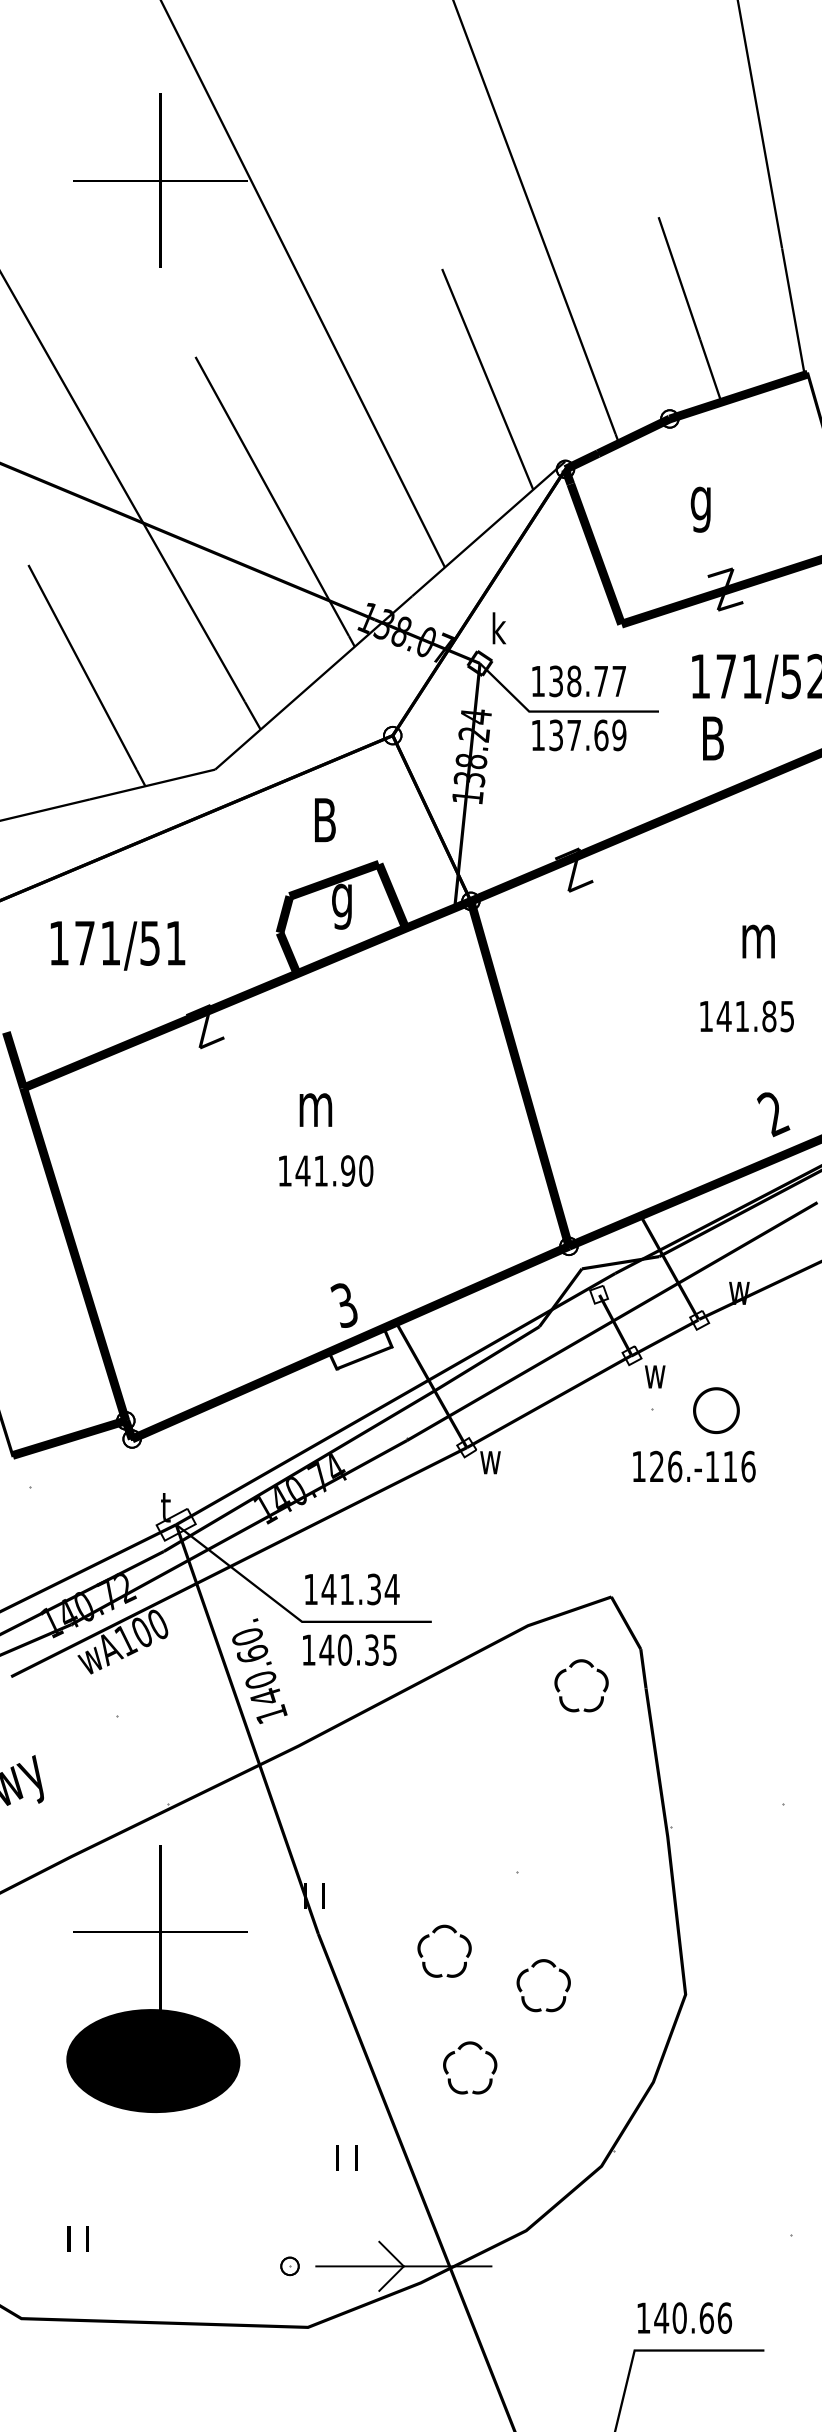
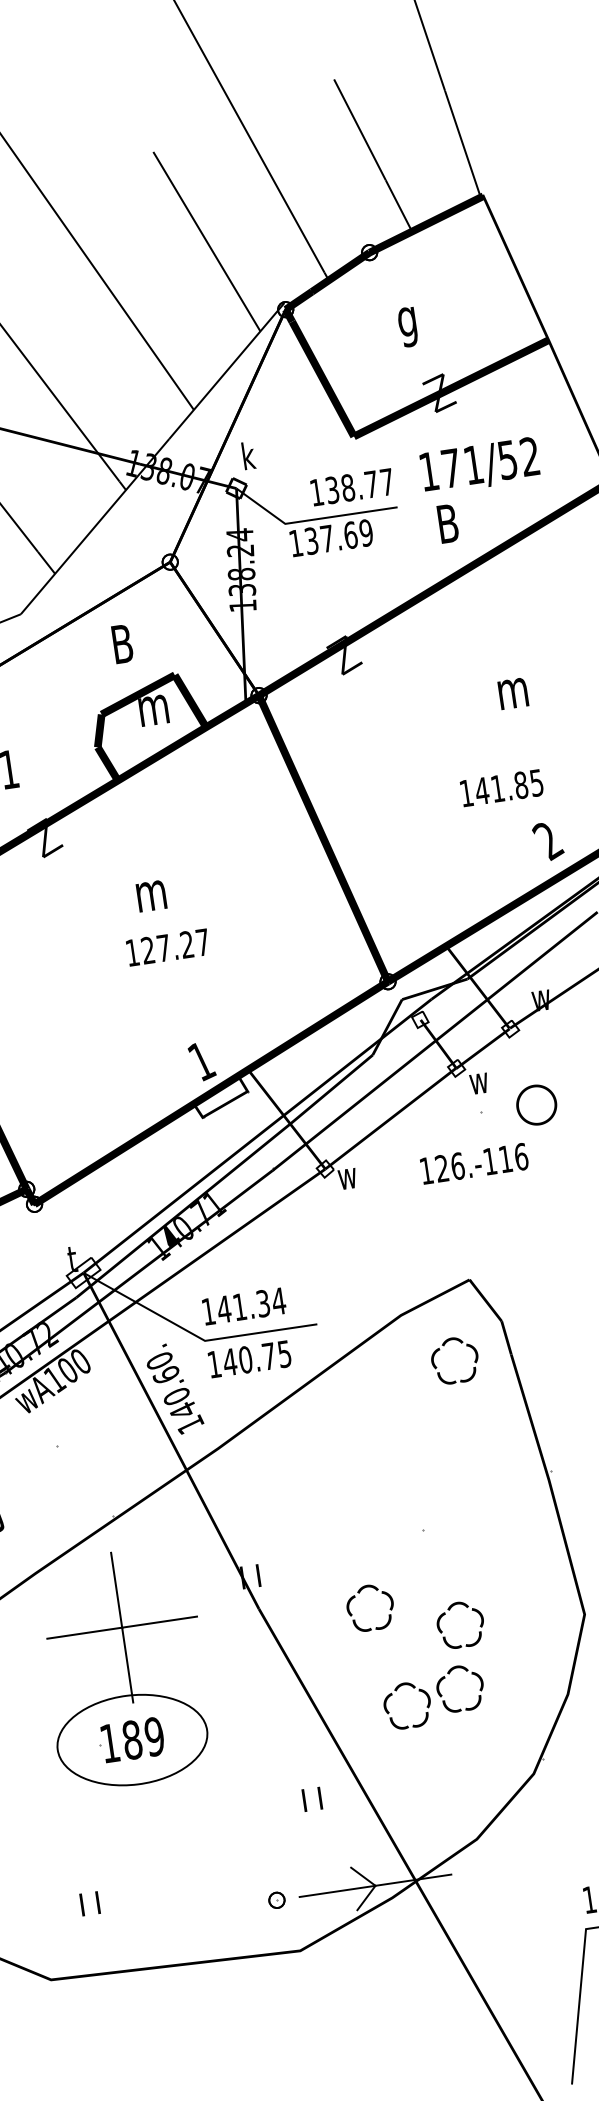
text: (578, 681) -> (351, 487), moved
text: (348, 906) -> (153, 715), g -> m
text: (746, 1016) -> (501, 788), moved
text: (334, 1170) -> (175, 946), 141.90 -> 127.27
text: (344, 1305) -> (201, 1061), 3 -> 1
text: (694, 1466) -> (474, 1163), moved
text: (335, 1468) -> (214, 1203), 140.74 -> 140.71
text: (371, 1649) -> (268, 1355), 140.35 -> 140.75
part: (517, 2043) -> (445, 1678), added
fill: (153, 2061) -> (132, 1740), removed

